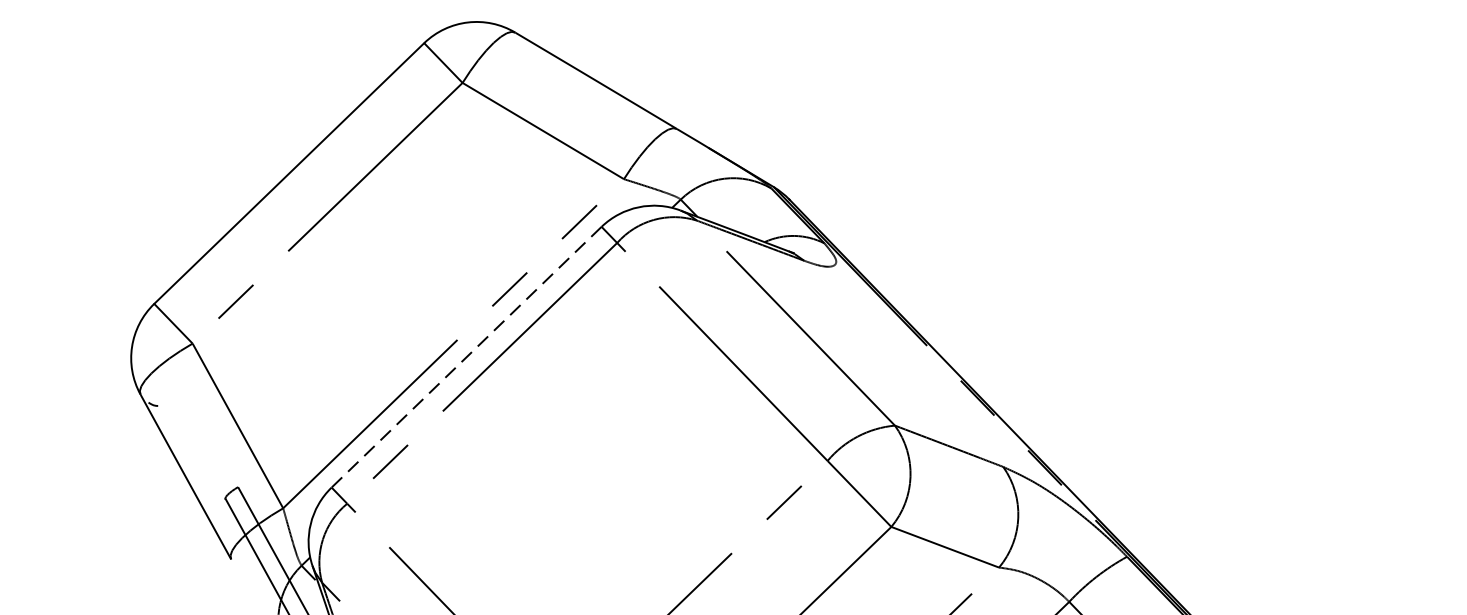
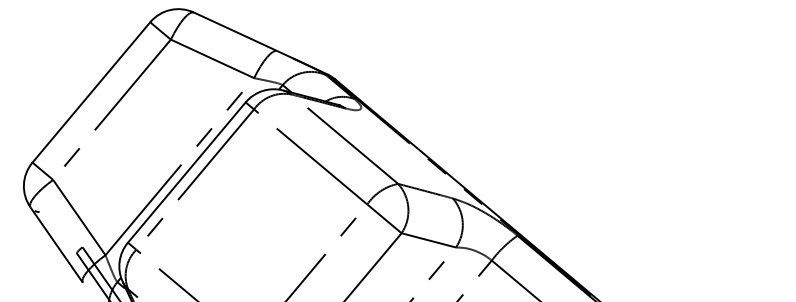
line: (465, 357) -> (186, 172), dashed -> solid

